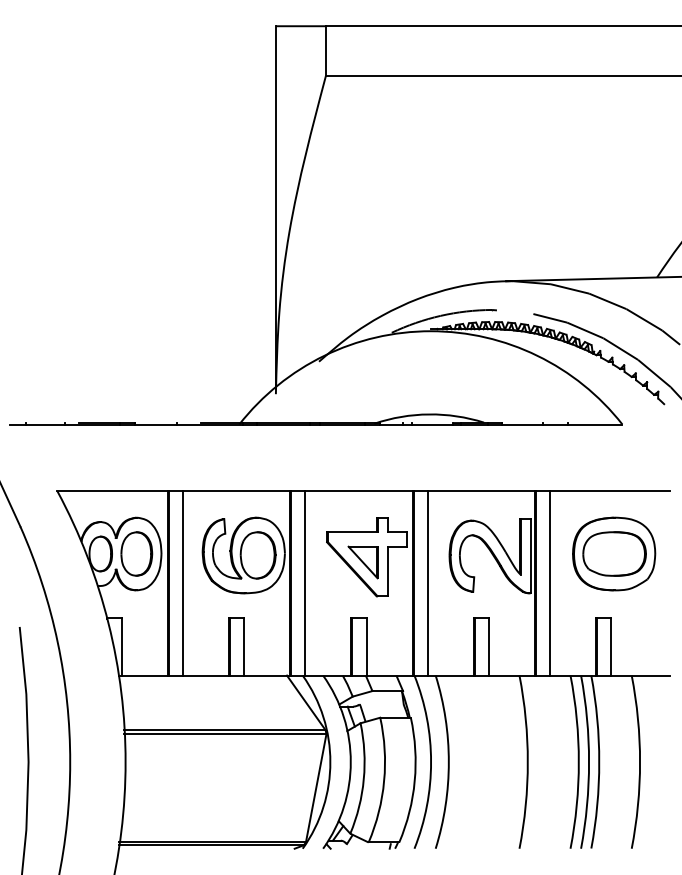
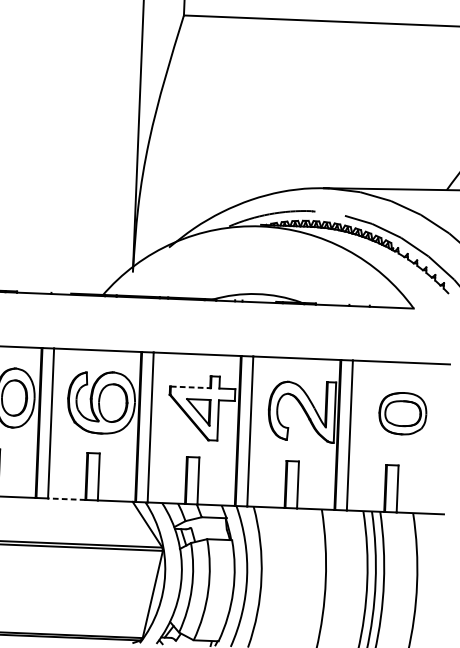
line: (352, 532) -> (190, 387), solid -> dashed
part: (614, 553) -> (403, 413), size x0.7
line: (205, 675) -> (66, 499), solid -> dashed

